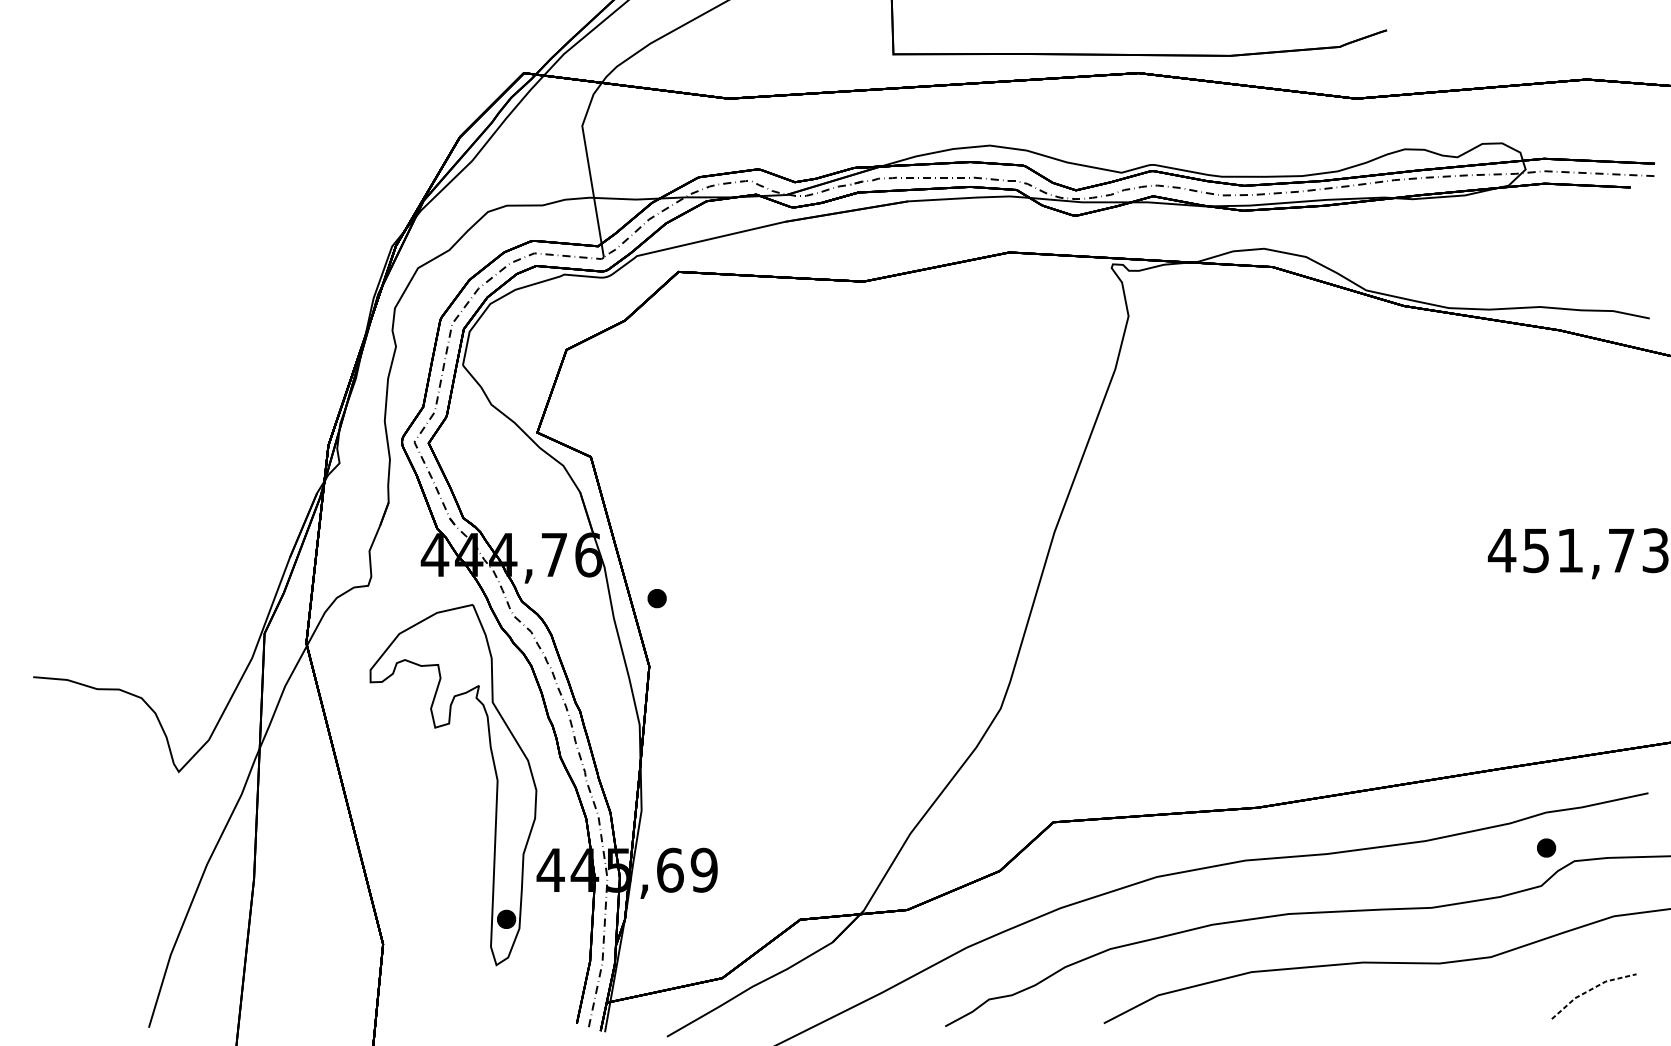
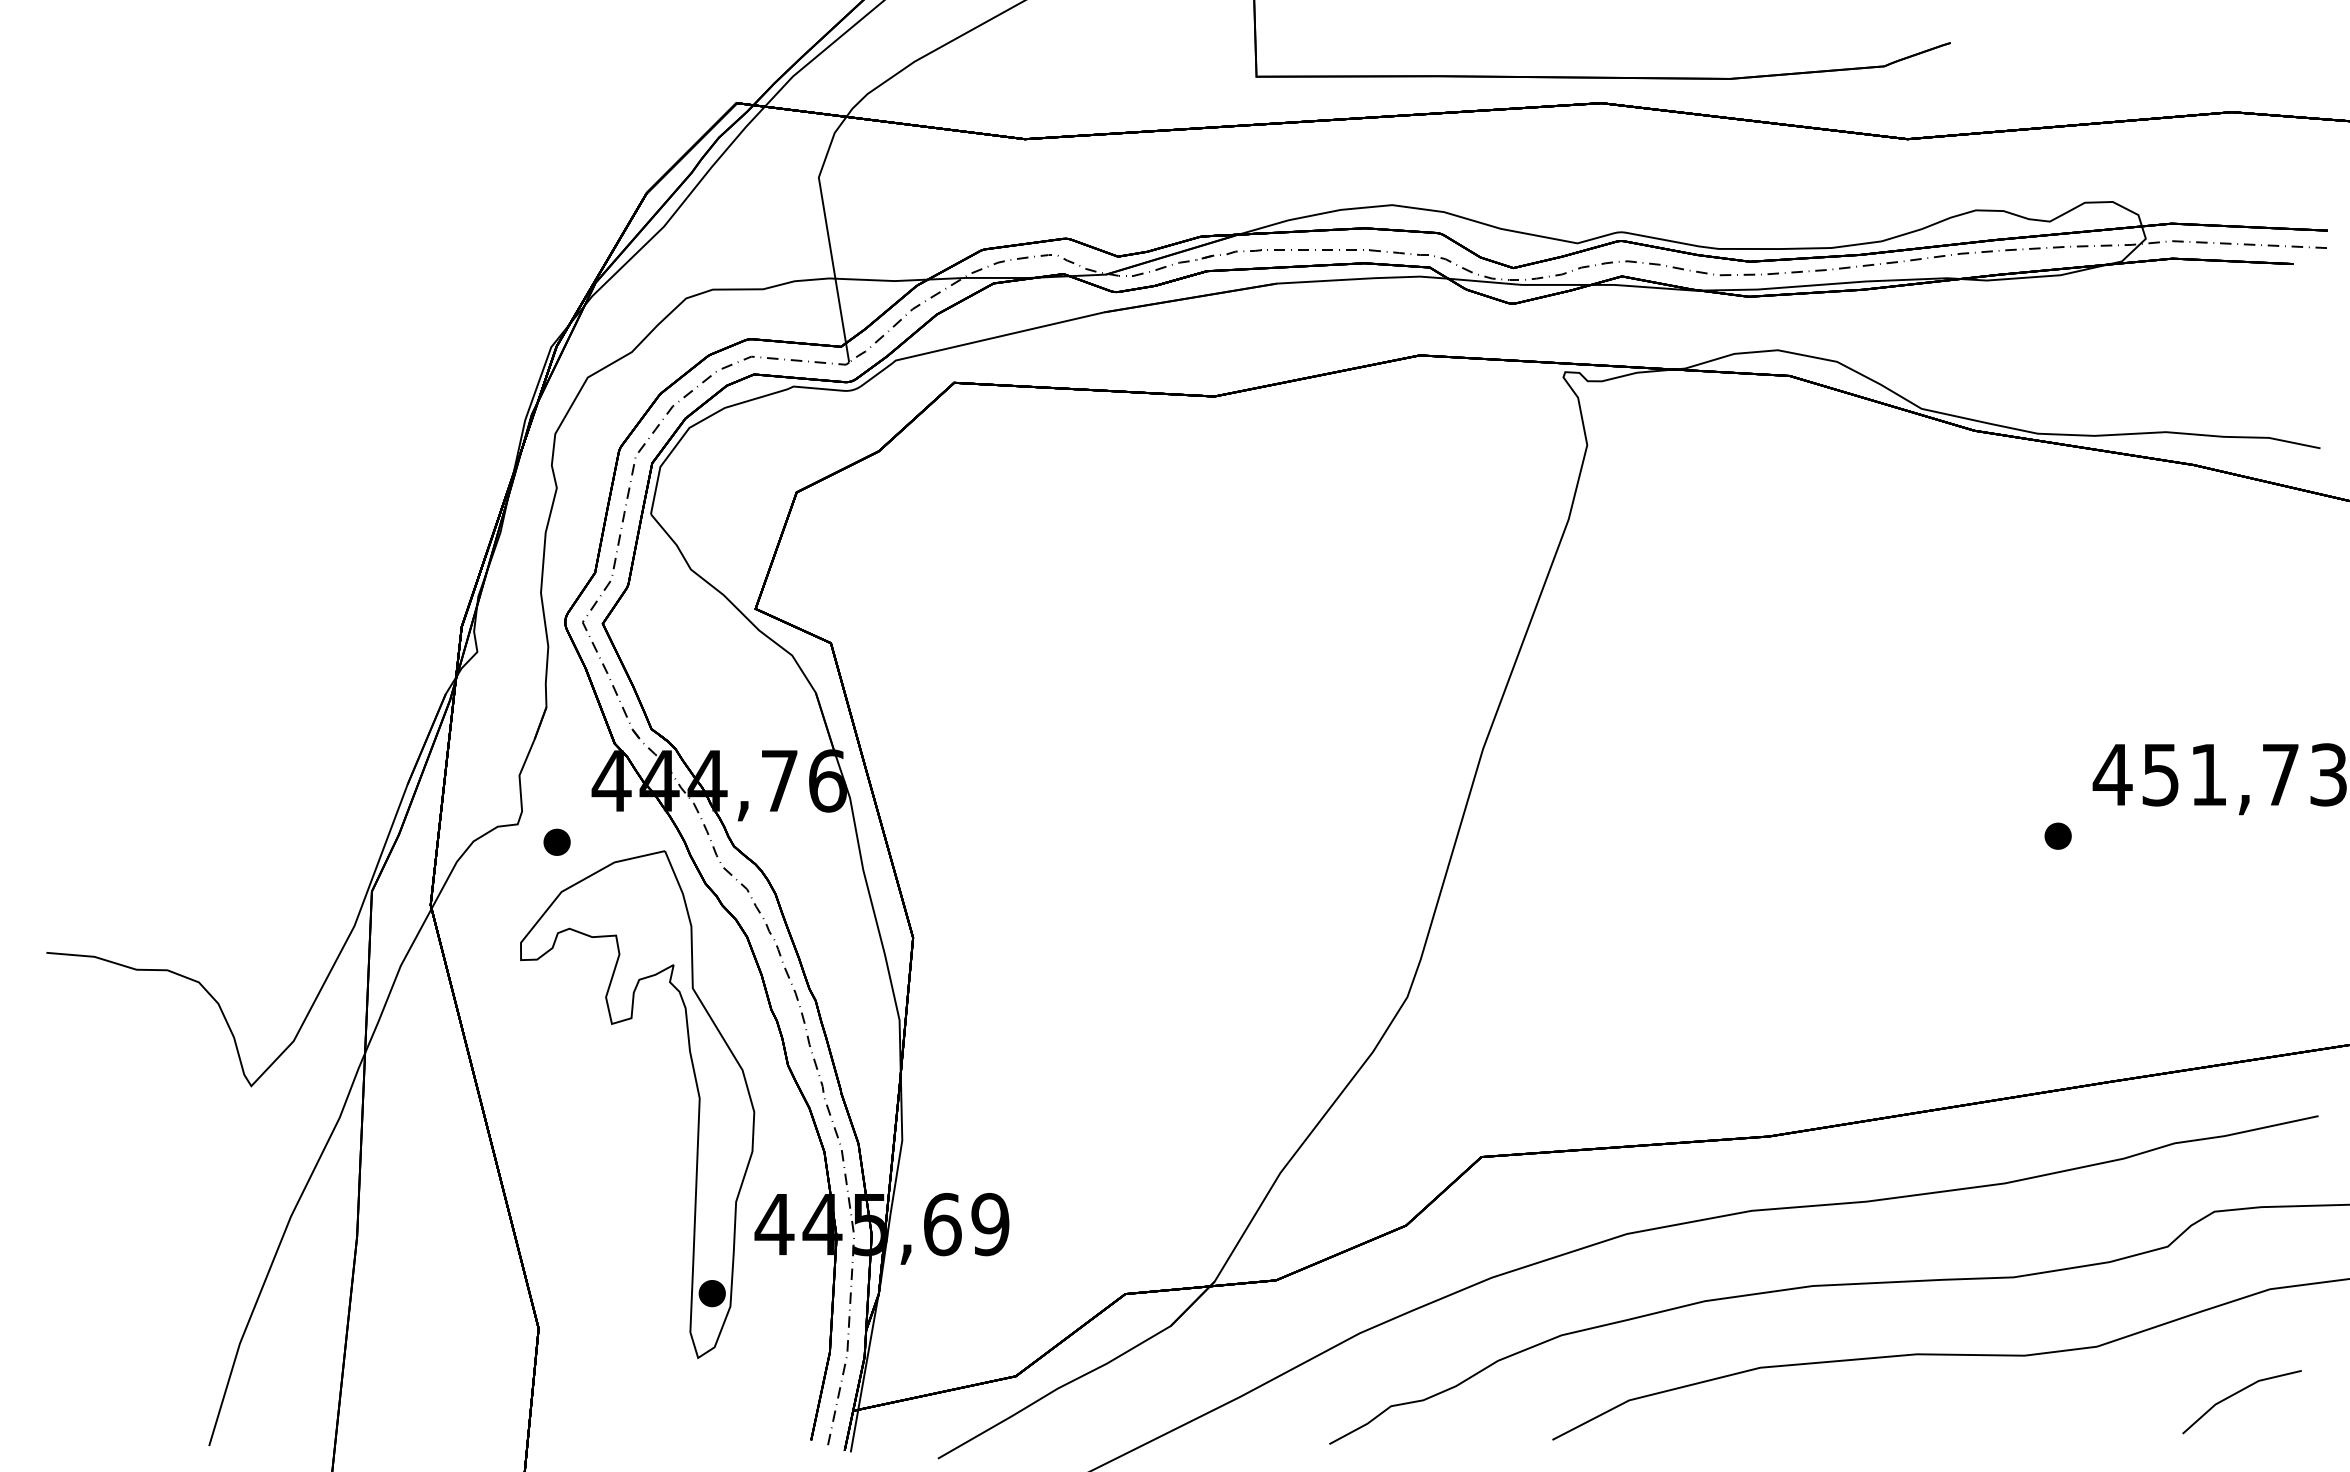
part: (656, 597) -> (556, 841), moved
part: (1546, 847) -> (2057, 835), moved
line: (1590, 989) -> (2237, 1392), dashed -> solid

